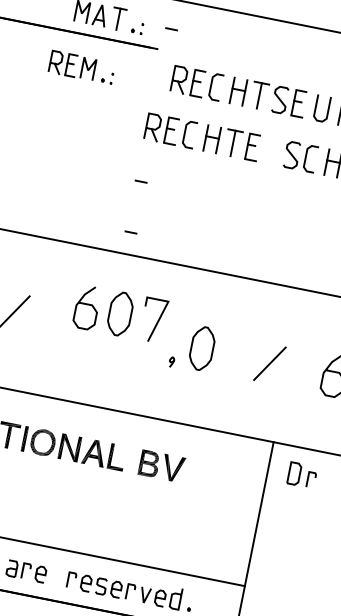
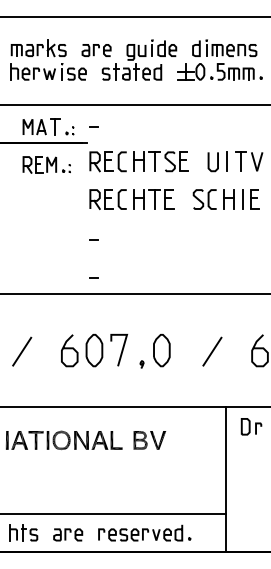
part: (81, 66) -> (46, 164), moved
part: (237, 91) -> (138, 161), moved
part: (120, 314) -> (94, 350), moved

